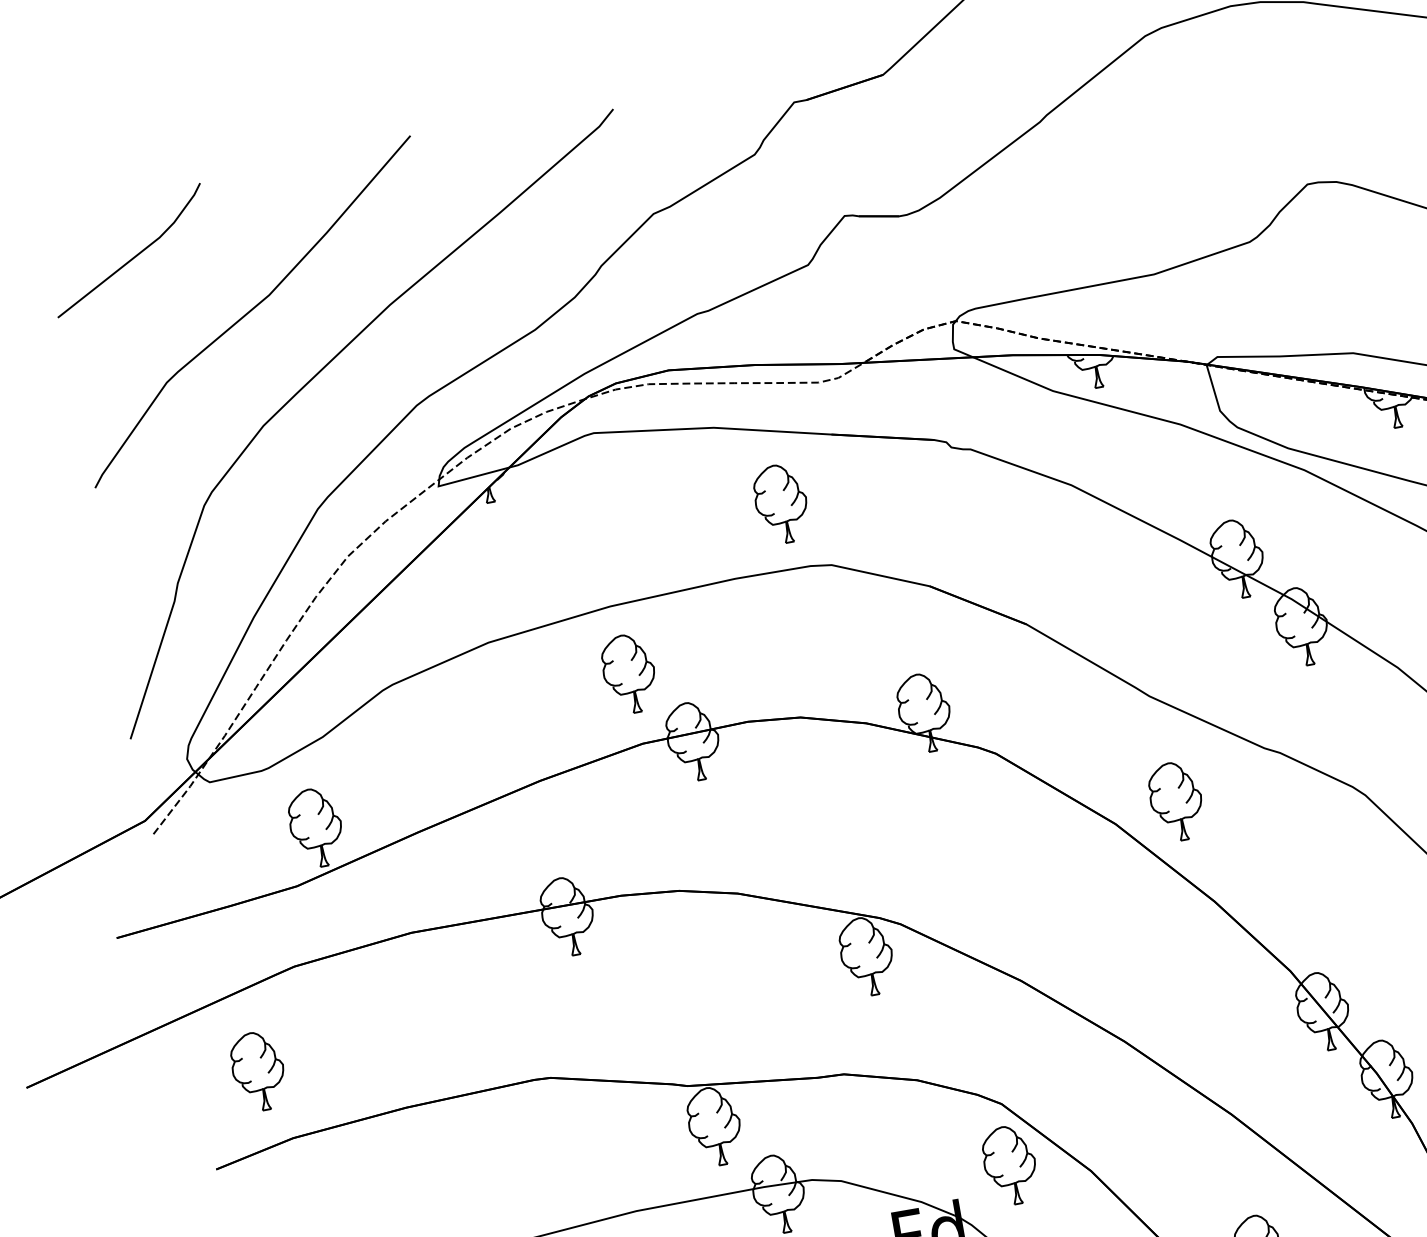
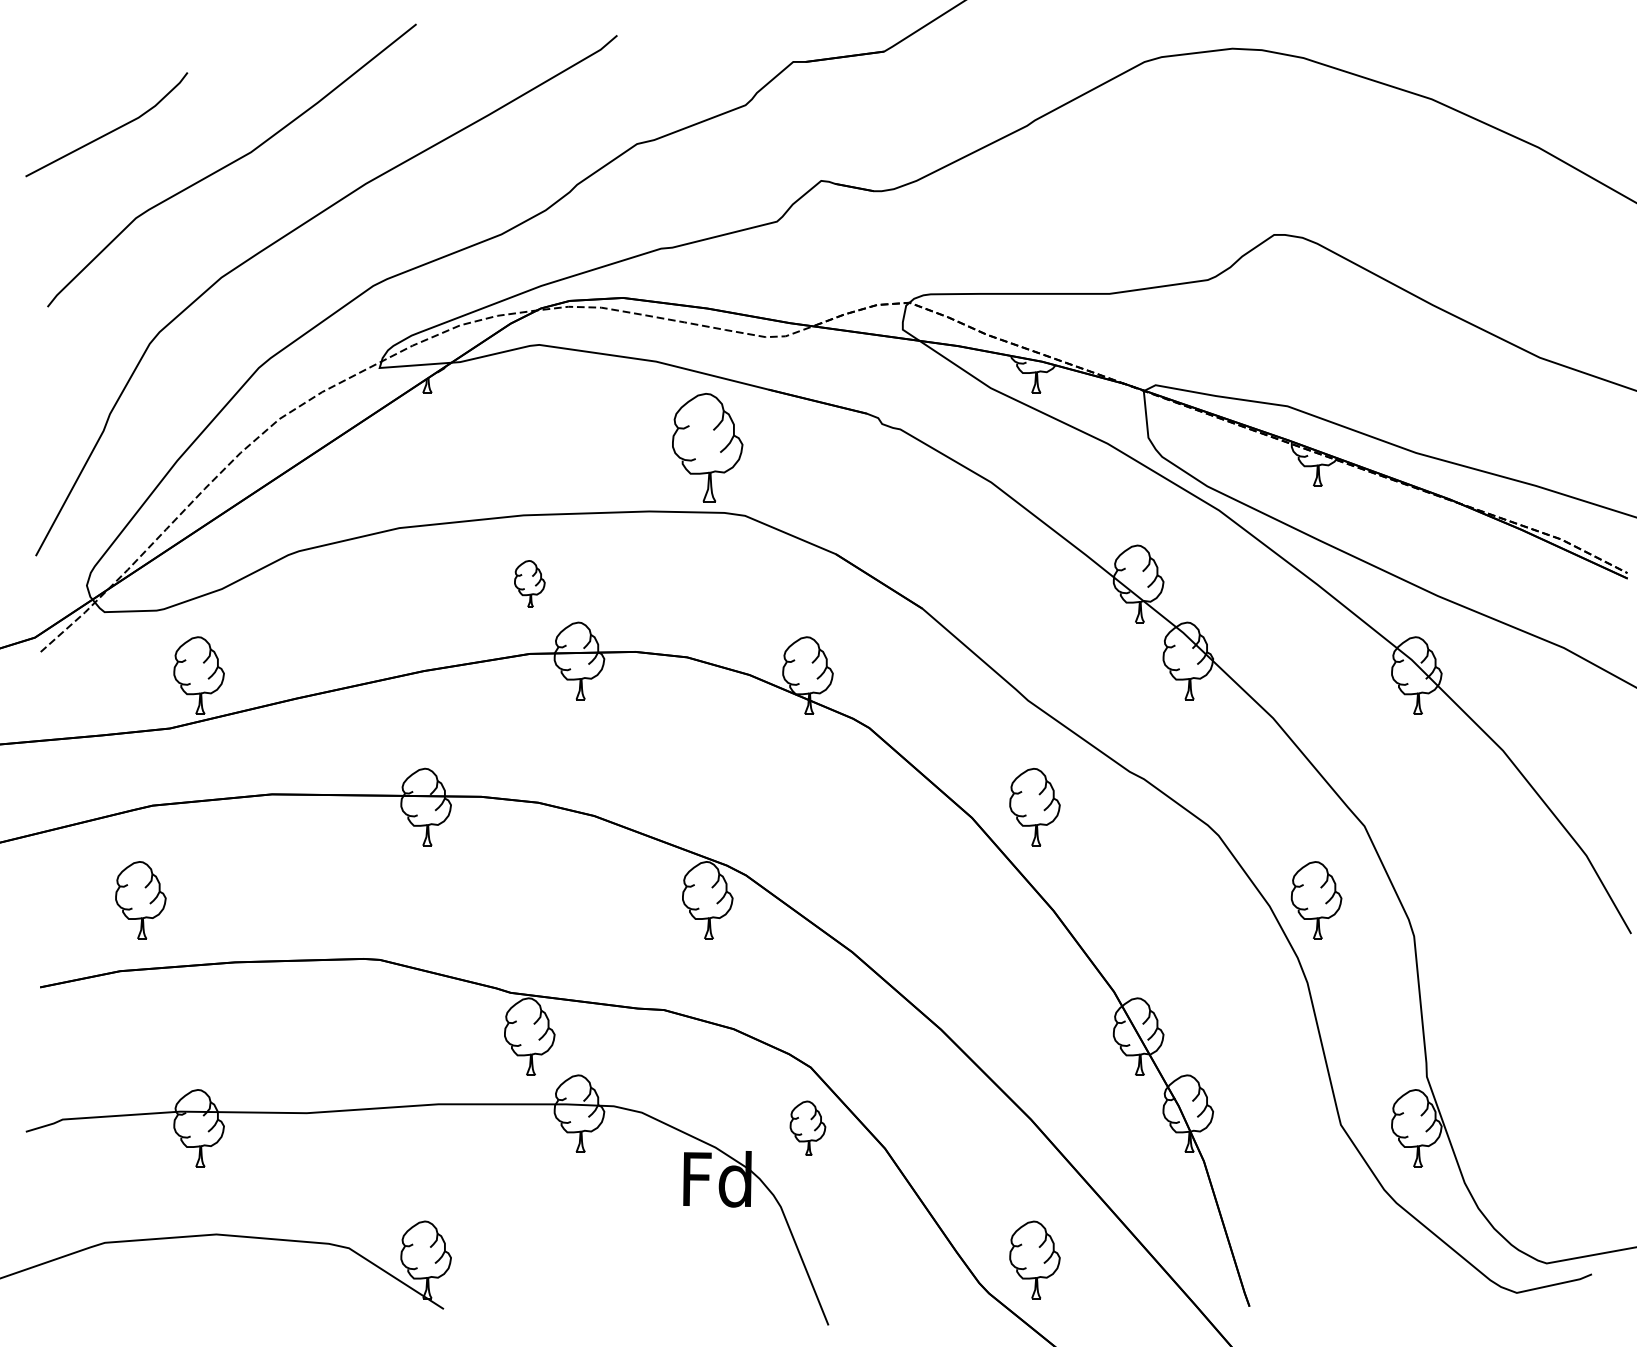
line: (133, 256) -> (109, 131), moved
part: (781, 503) -> (707, 447), size x1.4
part: (629, 673) -> (529, 583), size x0.6
part: (258, 1071) -> (140, 900), moved
part: (1009, 1165) -> (807, 1128), size x0.7

